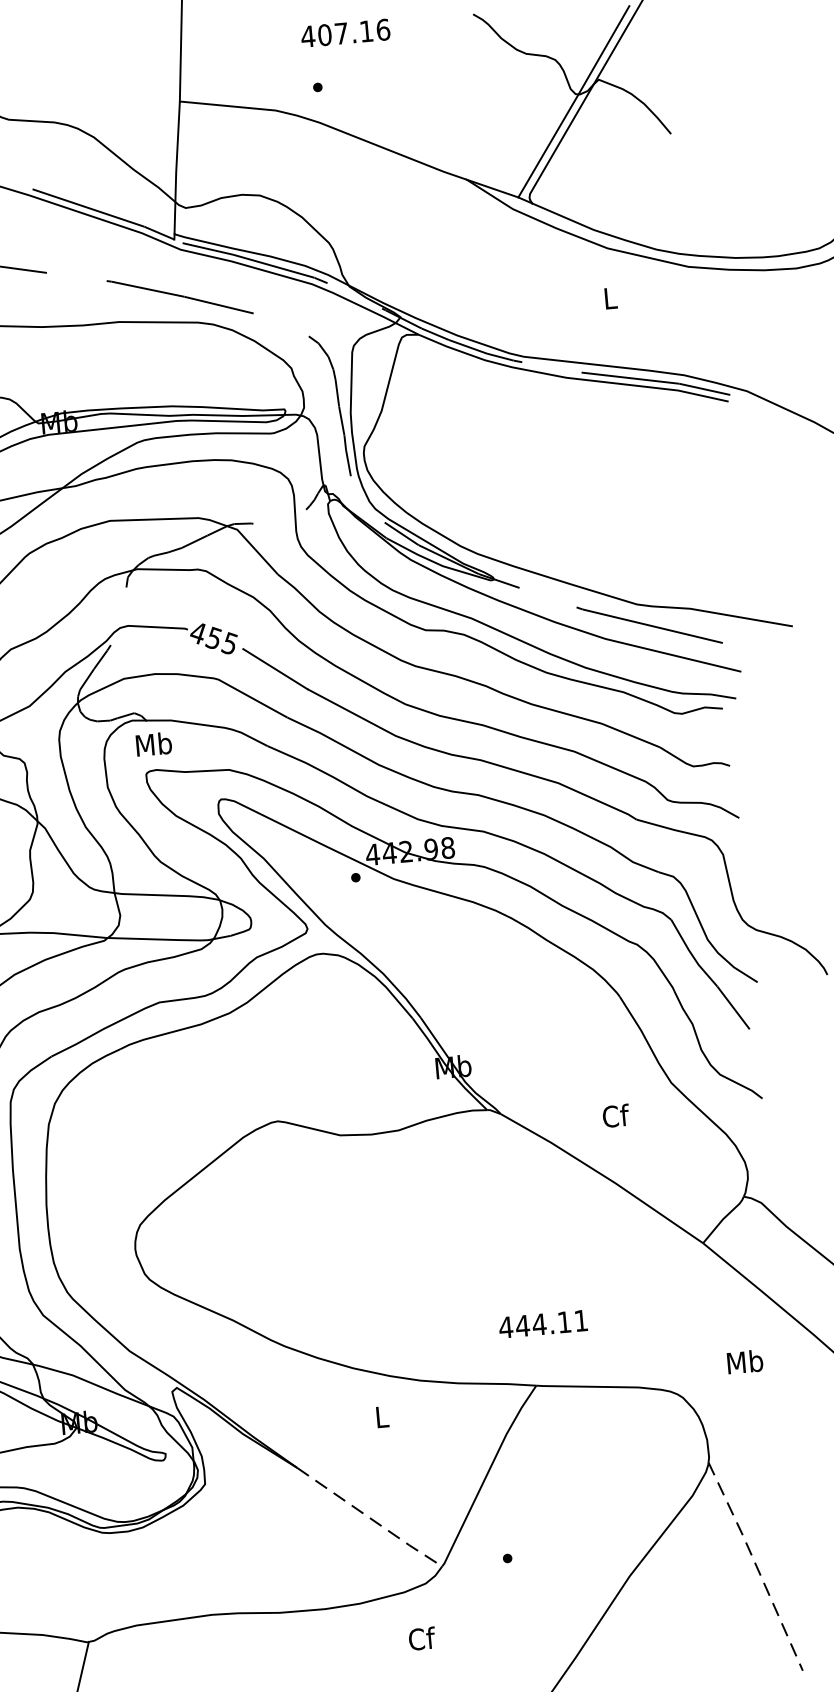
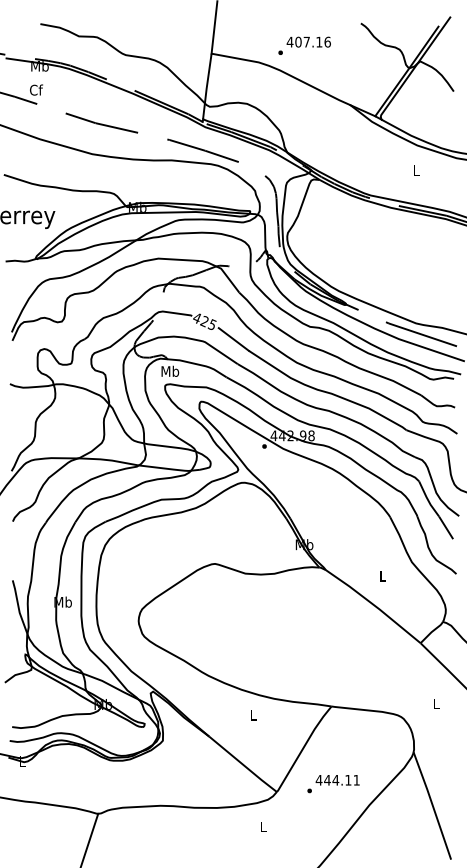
text: (344, 31) -> (308, 41), moved
text: (213, 638) -> (204, 321), 455 -> 425
text: (614, 1114) -> (382, 575), Cf -> L
text: (542, 1324) -> (337, 780), moved
text: (743, 1361) -> (435, 703), Mb -> L
line: (370, 1519) -> (243, 765), dashed -> solid
line: (755, 1565) -> (432, 805), dashed -> solid
text: (421, 1637) -> (263, 826), Cf -> L

